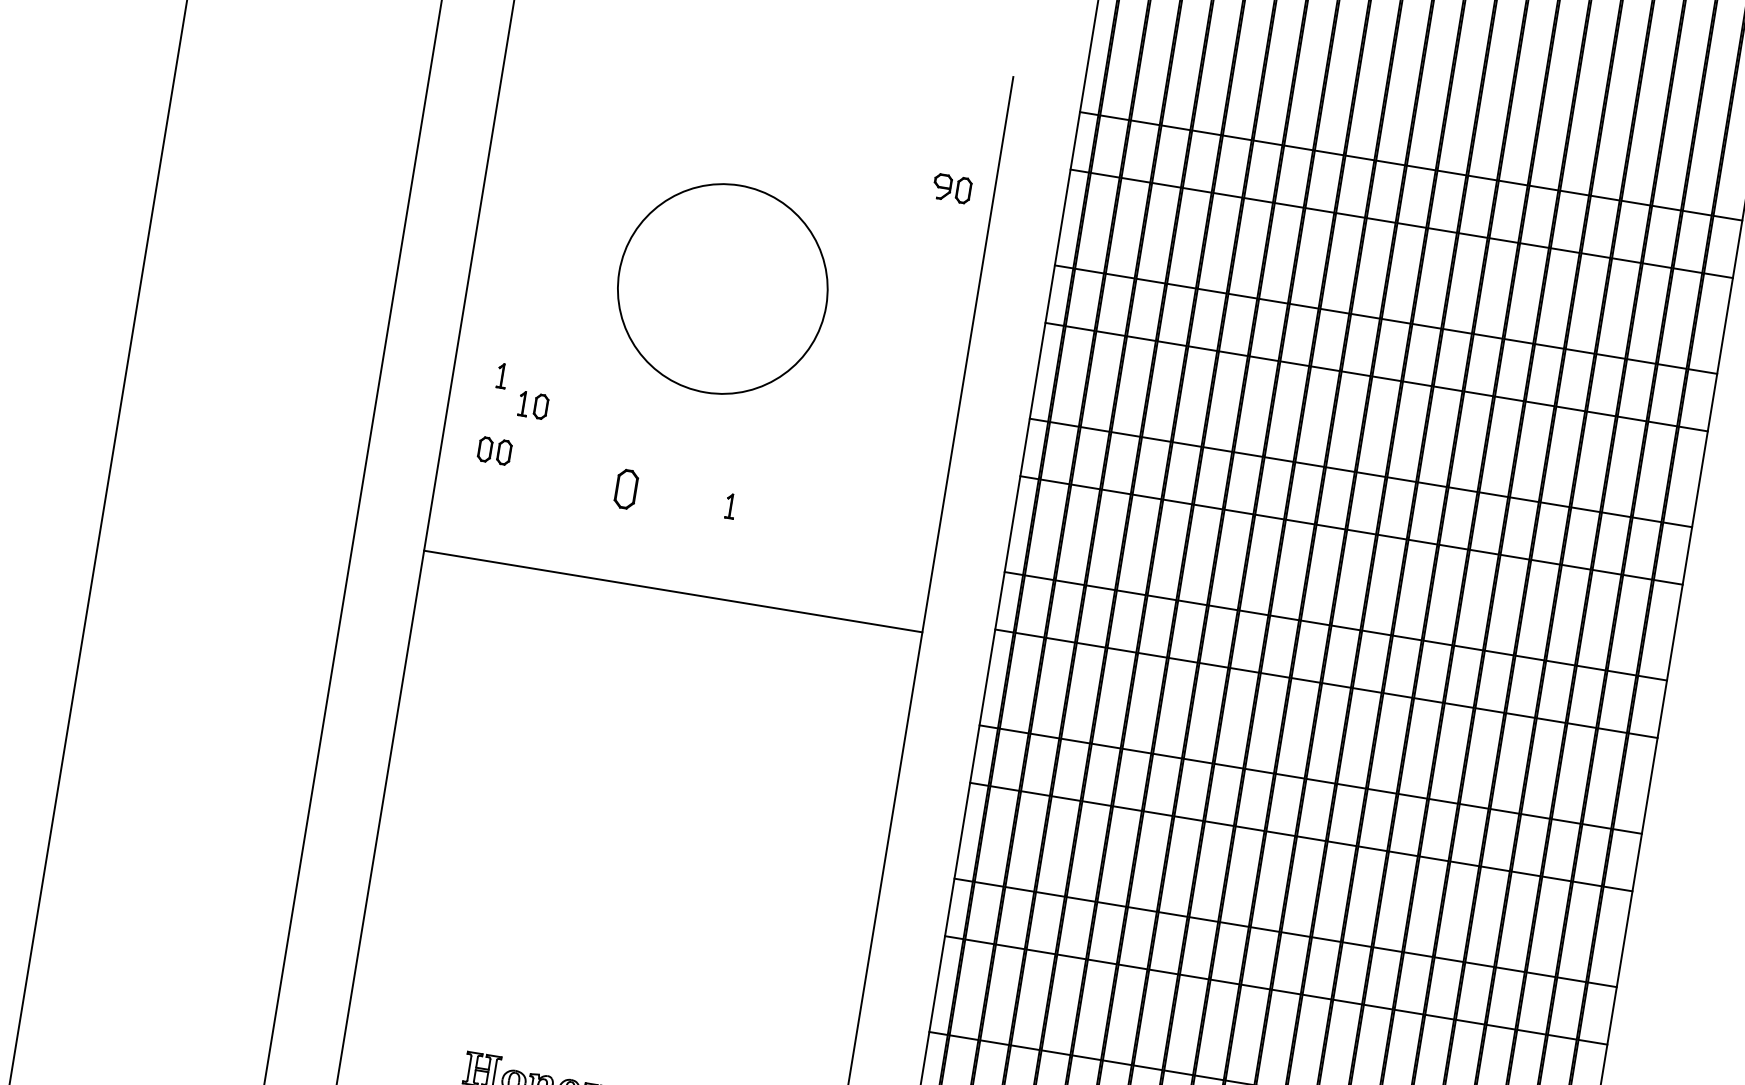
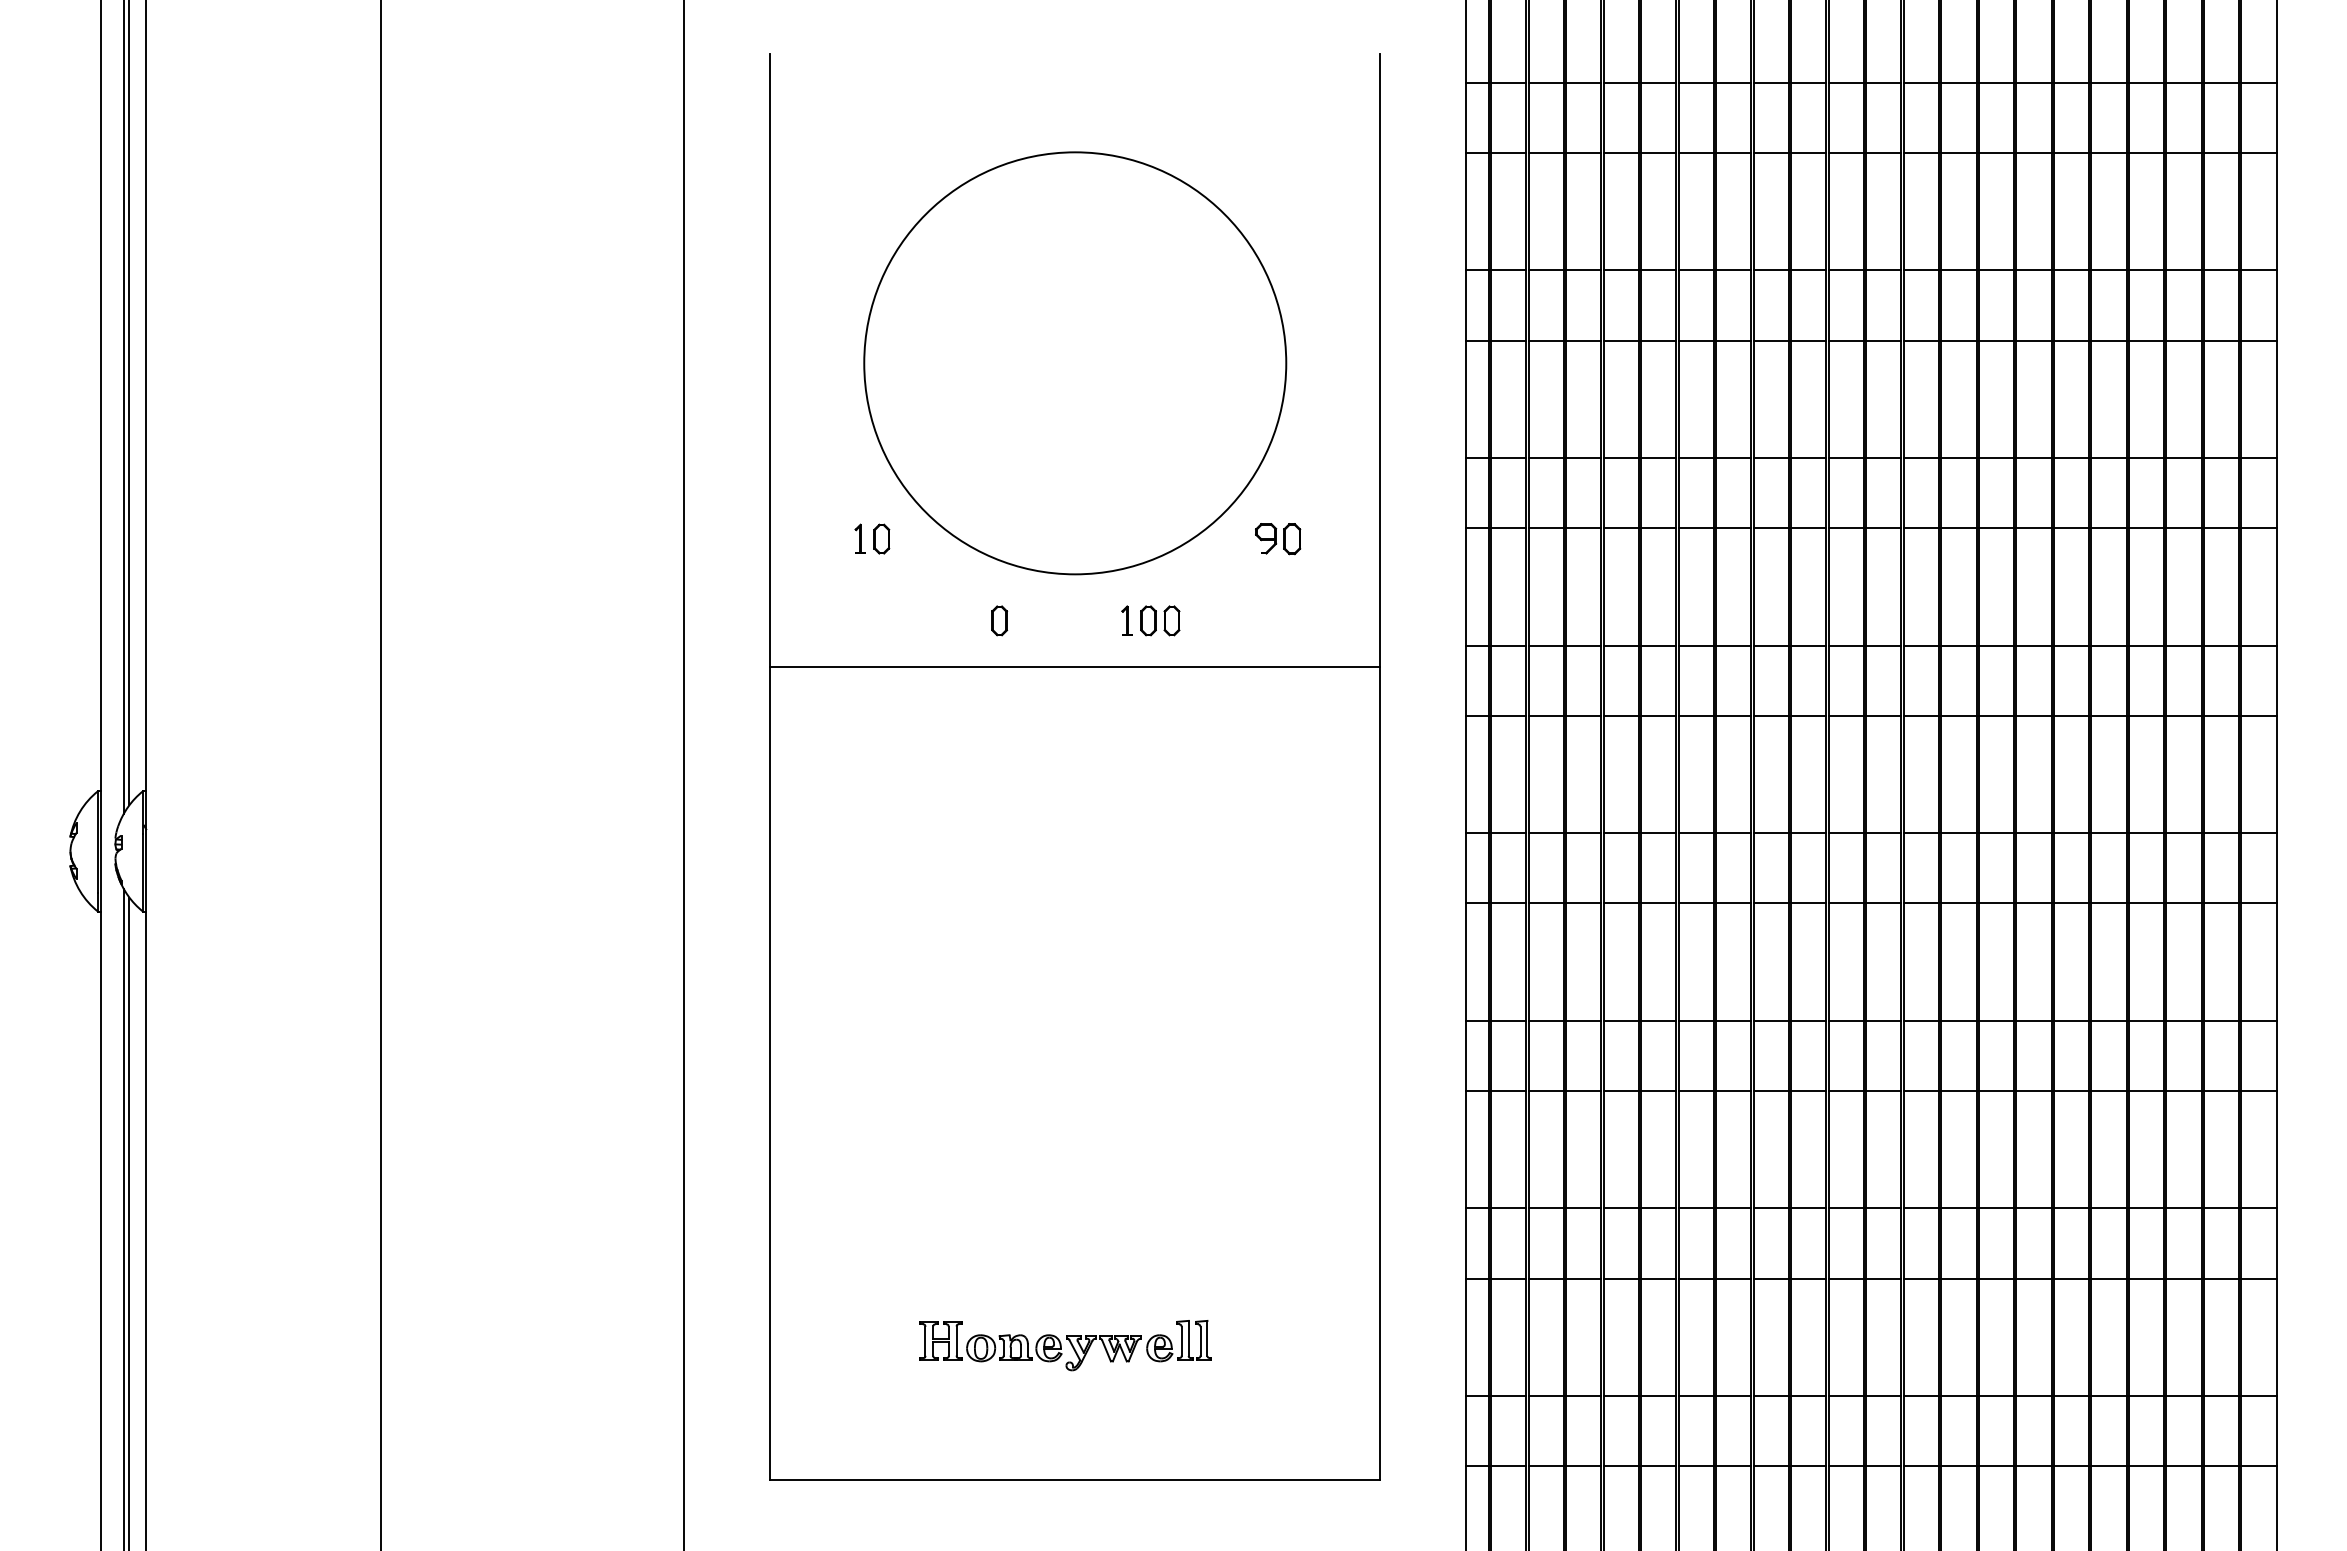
part: (952, 189) -> (1278, 539), moved
circle: (722, 289) -> (1075, 363), size x1.67
part: (501, 375) -> (828, 509), removed
part: (495, 450) -> (1160, 620), moved
part: (626, 489) -> (999, 620), size x0.62
line: (673, 591) -> (1075, 667), moved

